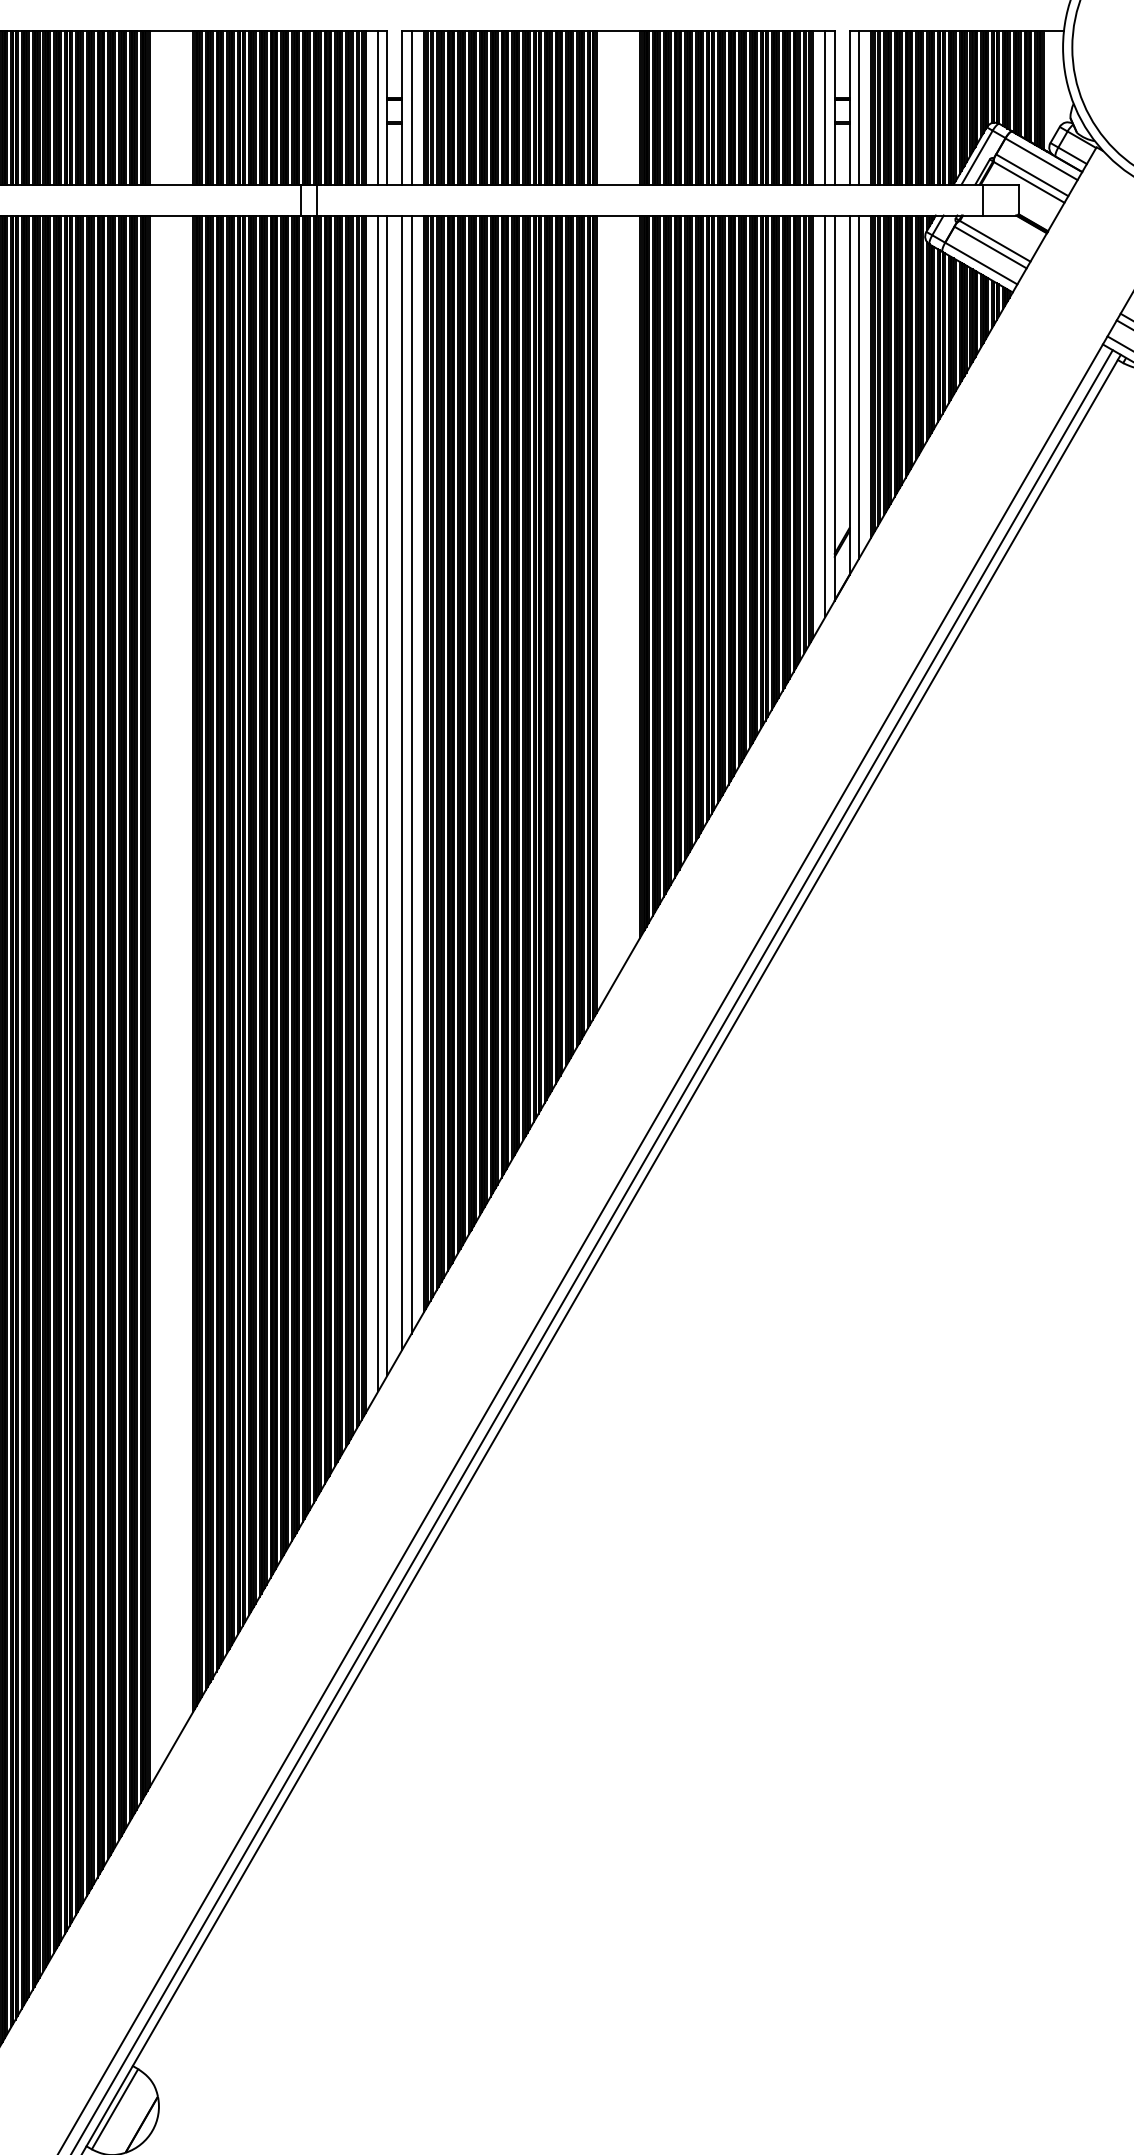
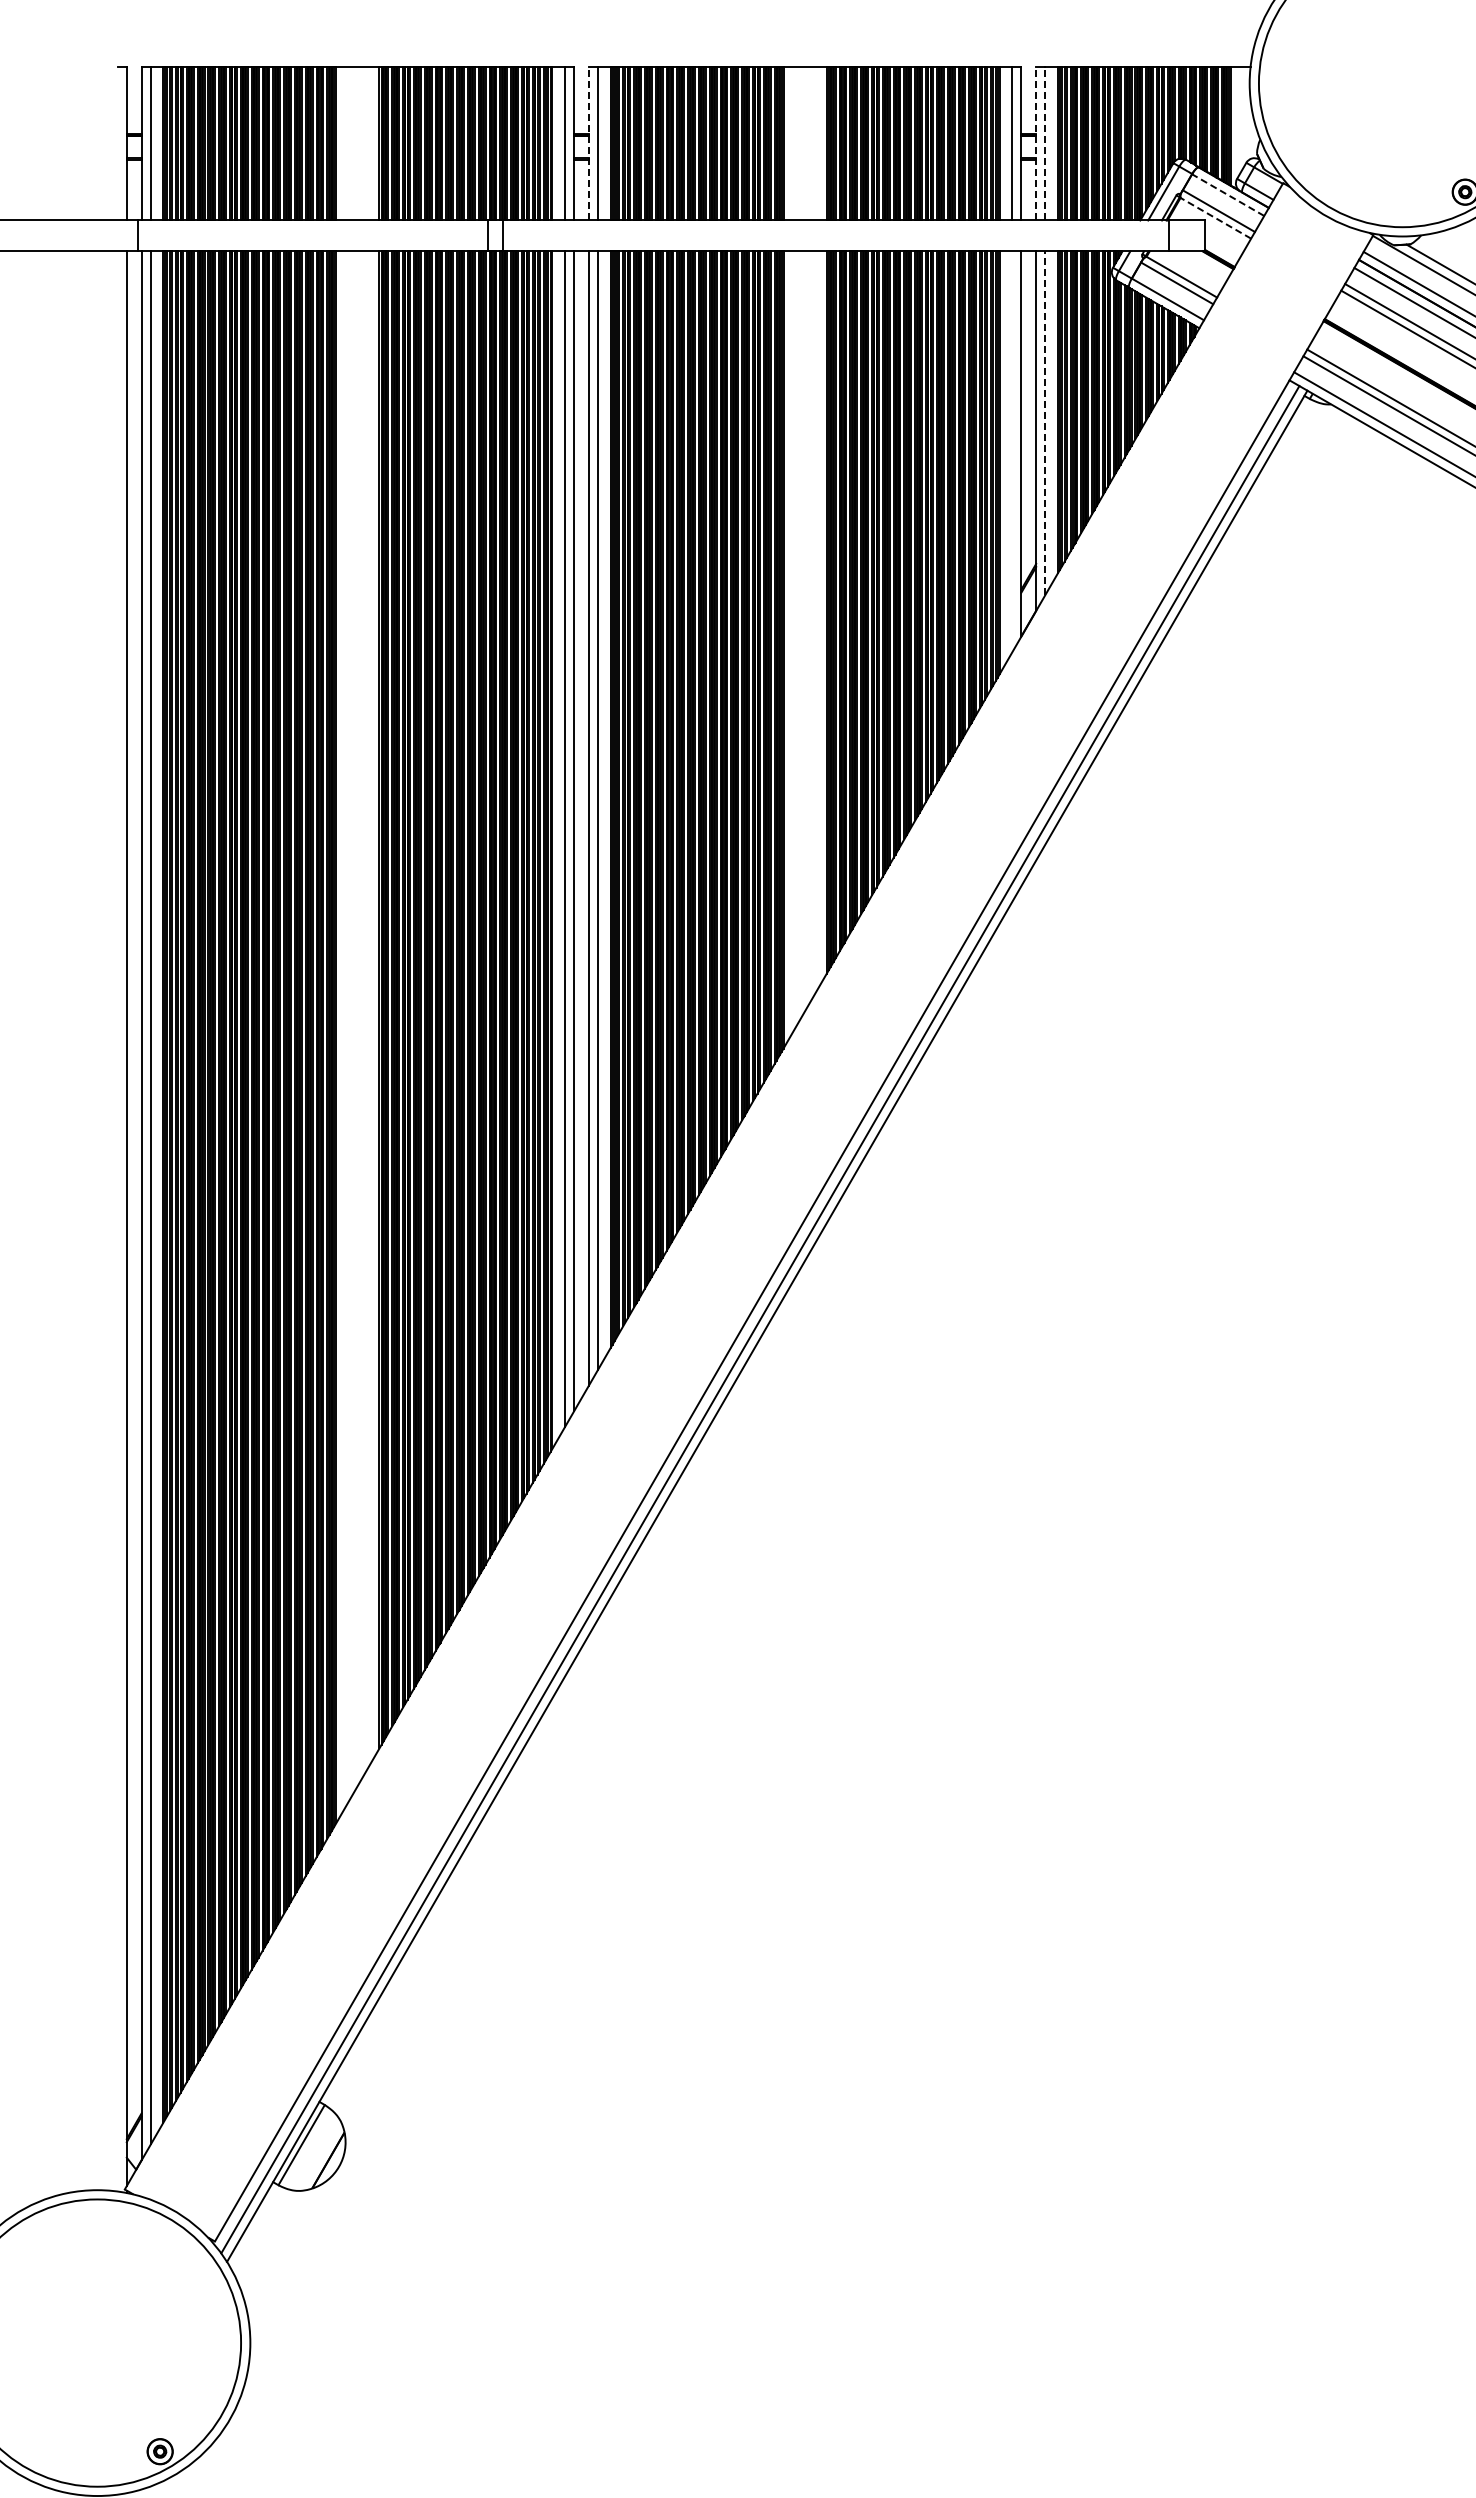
line: (401, 107) -> (588, 143), solid -> dashed
line: (849, 107) -> (1036, 143), solid -> dashed
line: (858, 107) -> (1045, 143), solid -> dashed
line: (1041, 159) -> (1228, 195), solid -> dashed
line: (1028, 182) -> (1215, 218), solid -> dashed
line: (858, 387) -> (1045, 423), solid -> dashed
line: (825, 415) -> (1012, 451), removed

